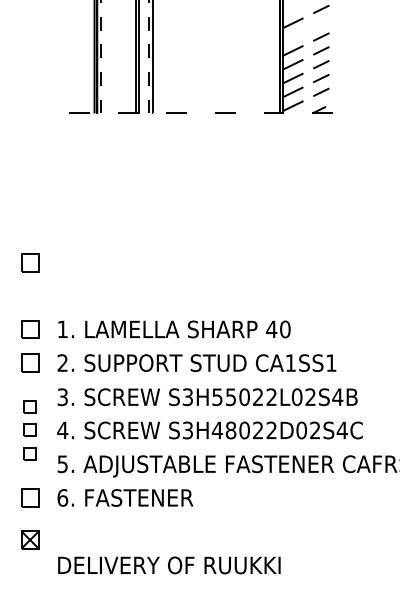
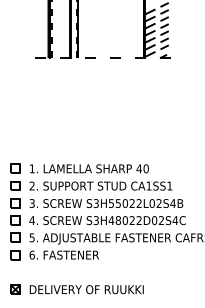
line: (305, 30) -> (156, 15), added
part: (30, 262) -> (15, 134), removed
part: (30, 430) -> (15, 220), size x1.43
part: (30, 539) -> (15, 289), moved

